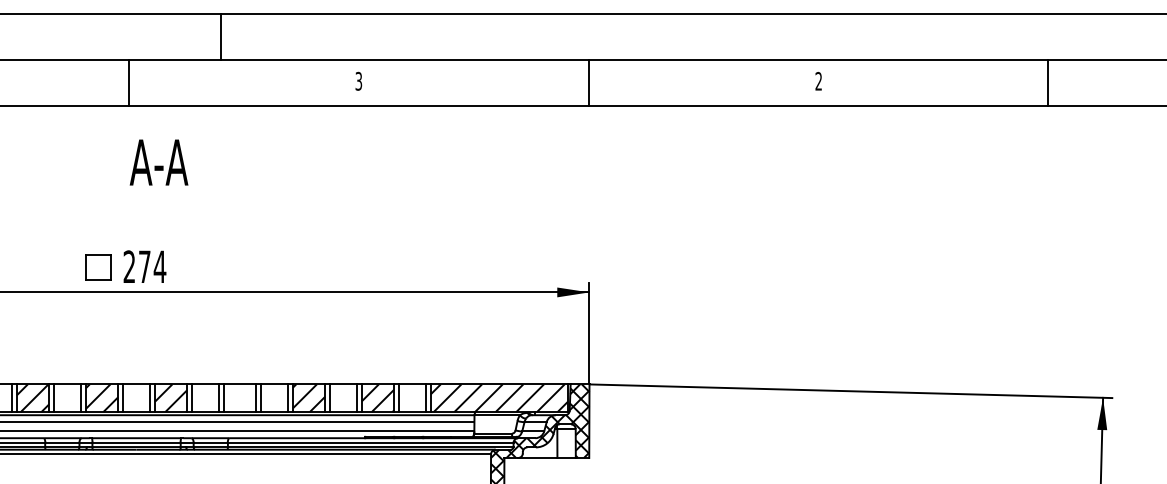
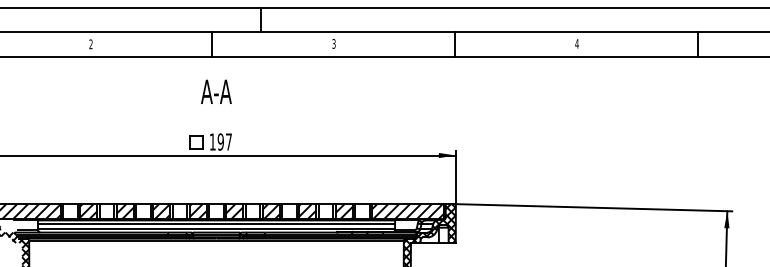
text: (817, 80) -> (576, 43), 2 -> 4
text: (159, 161) -> (216, 91), moved
text: (144, 265) -> (220, 141), 274 -> 197
hatch: (238, 398) -> (270, 211), added

